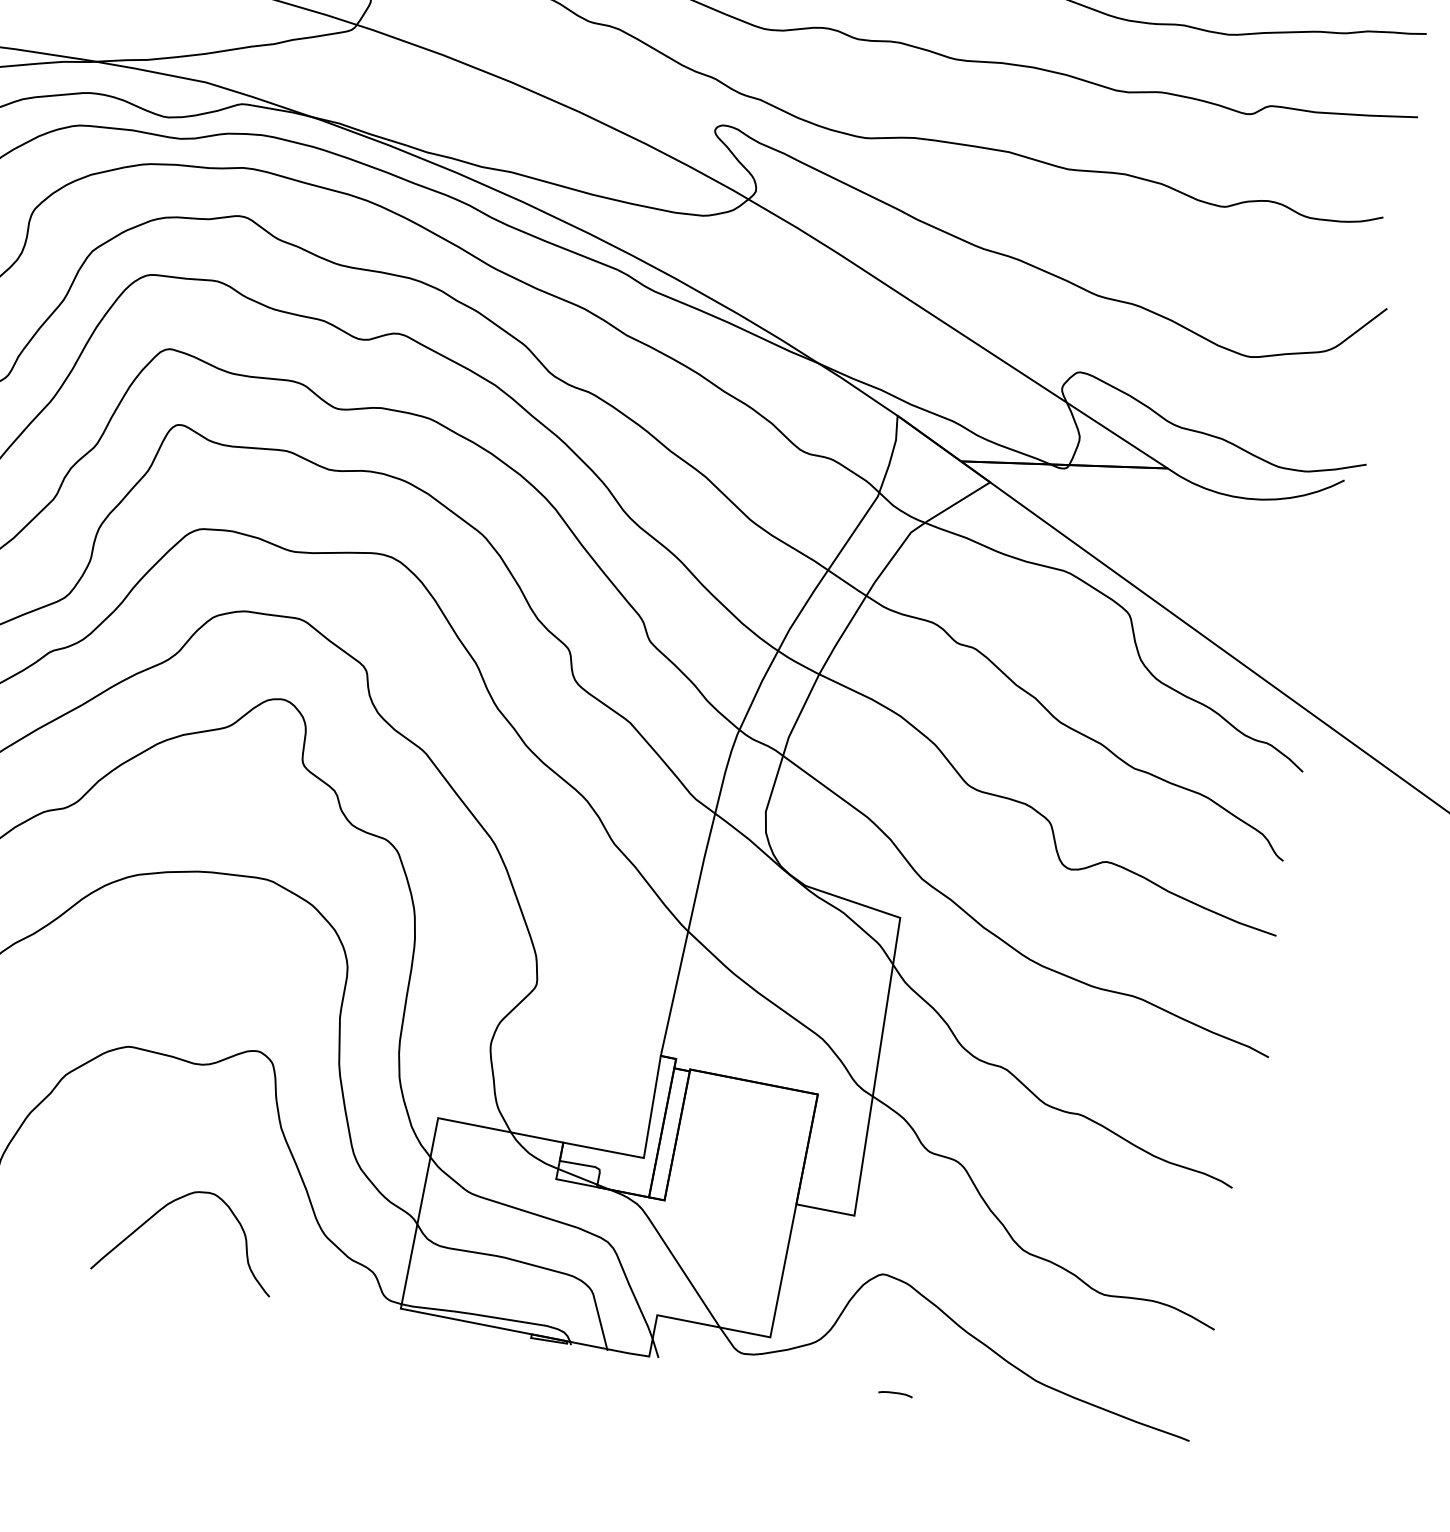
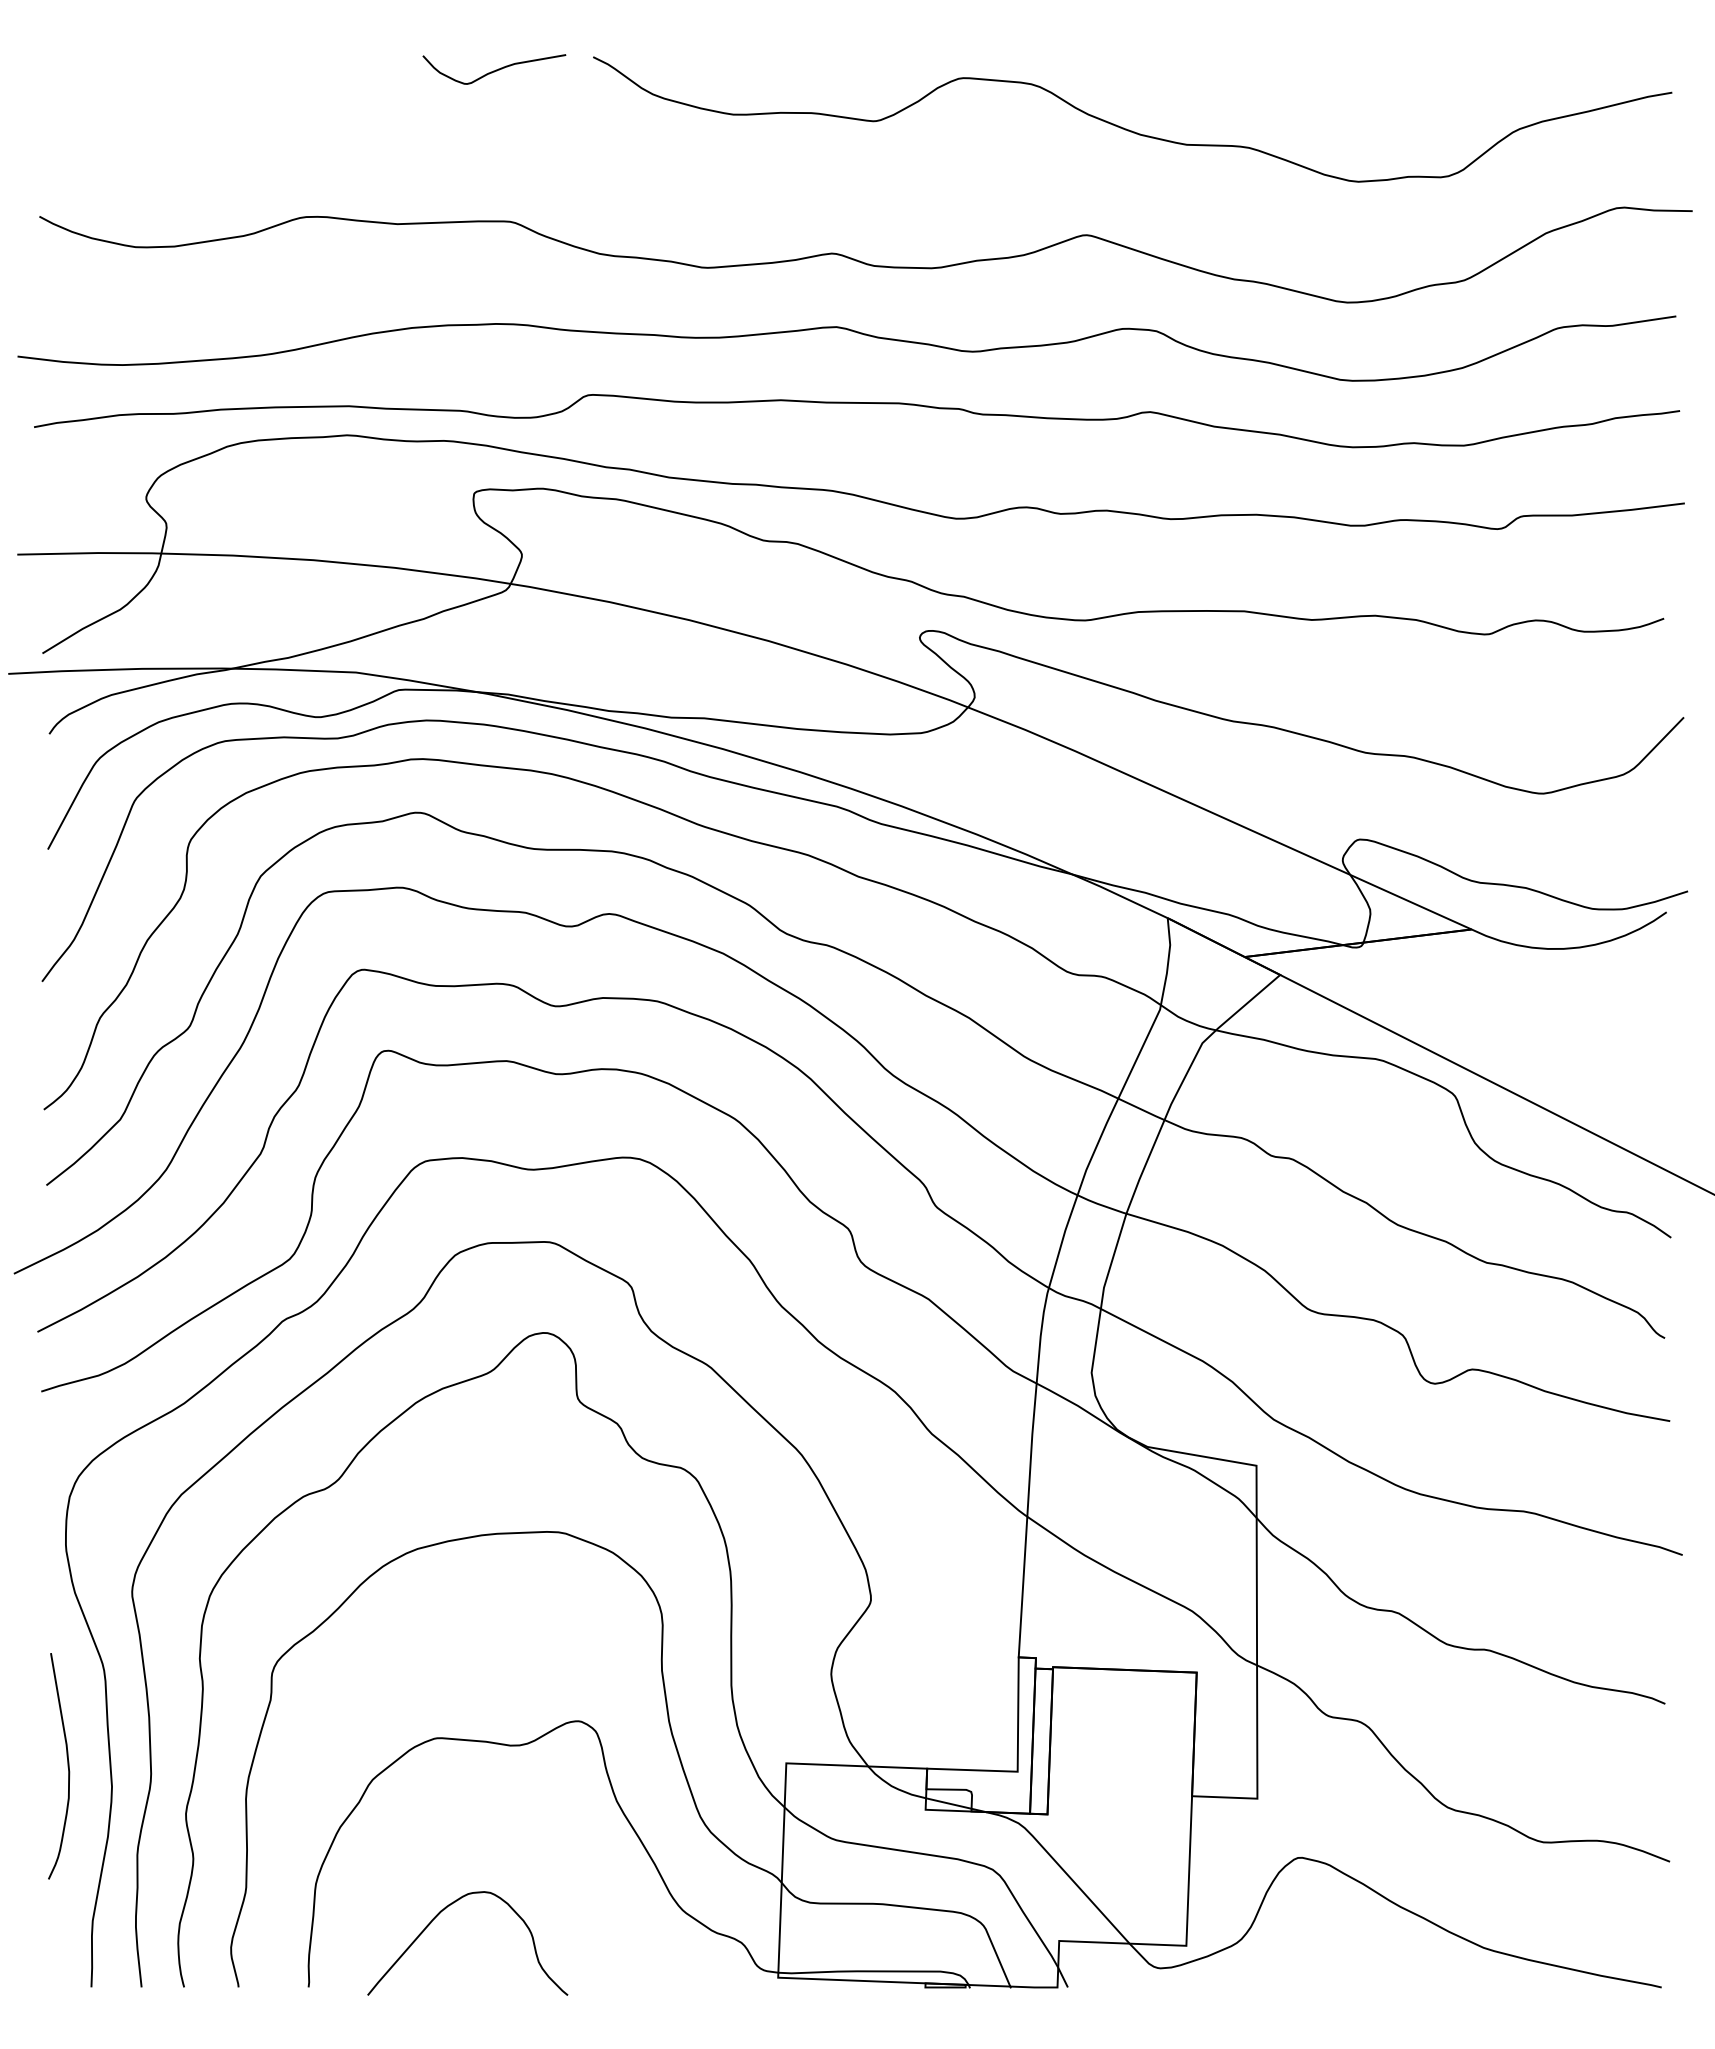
curve: (166, 1206) -> (439, 1914), moved
curve: (895, 1394) -> (1332, 1986), removed

